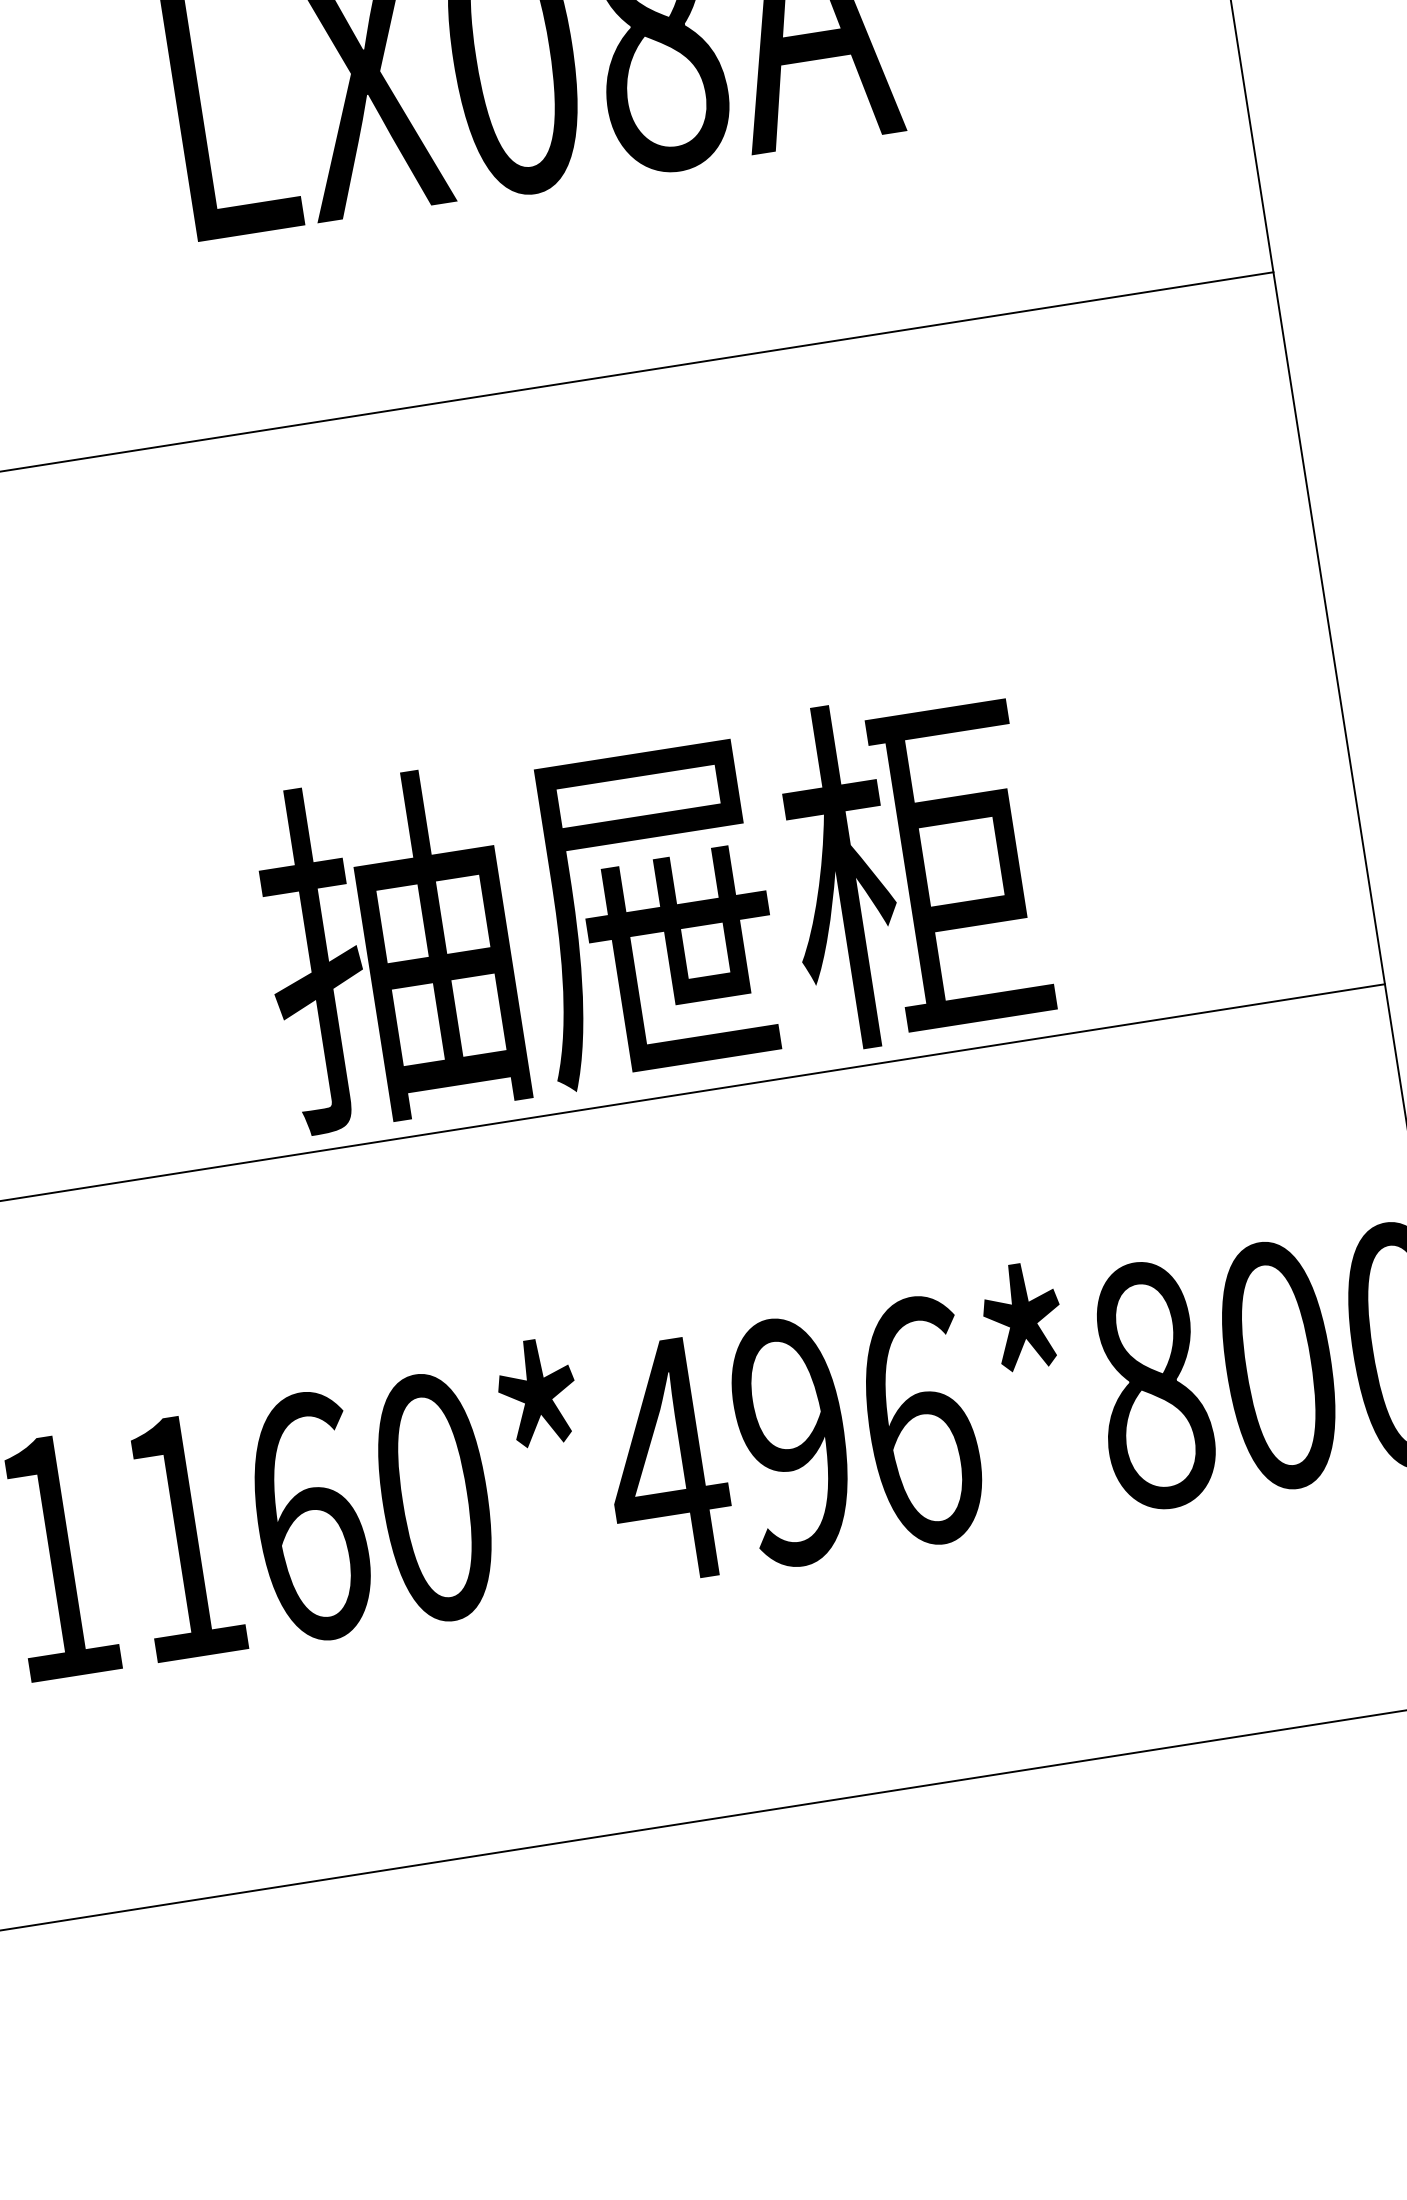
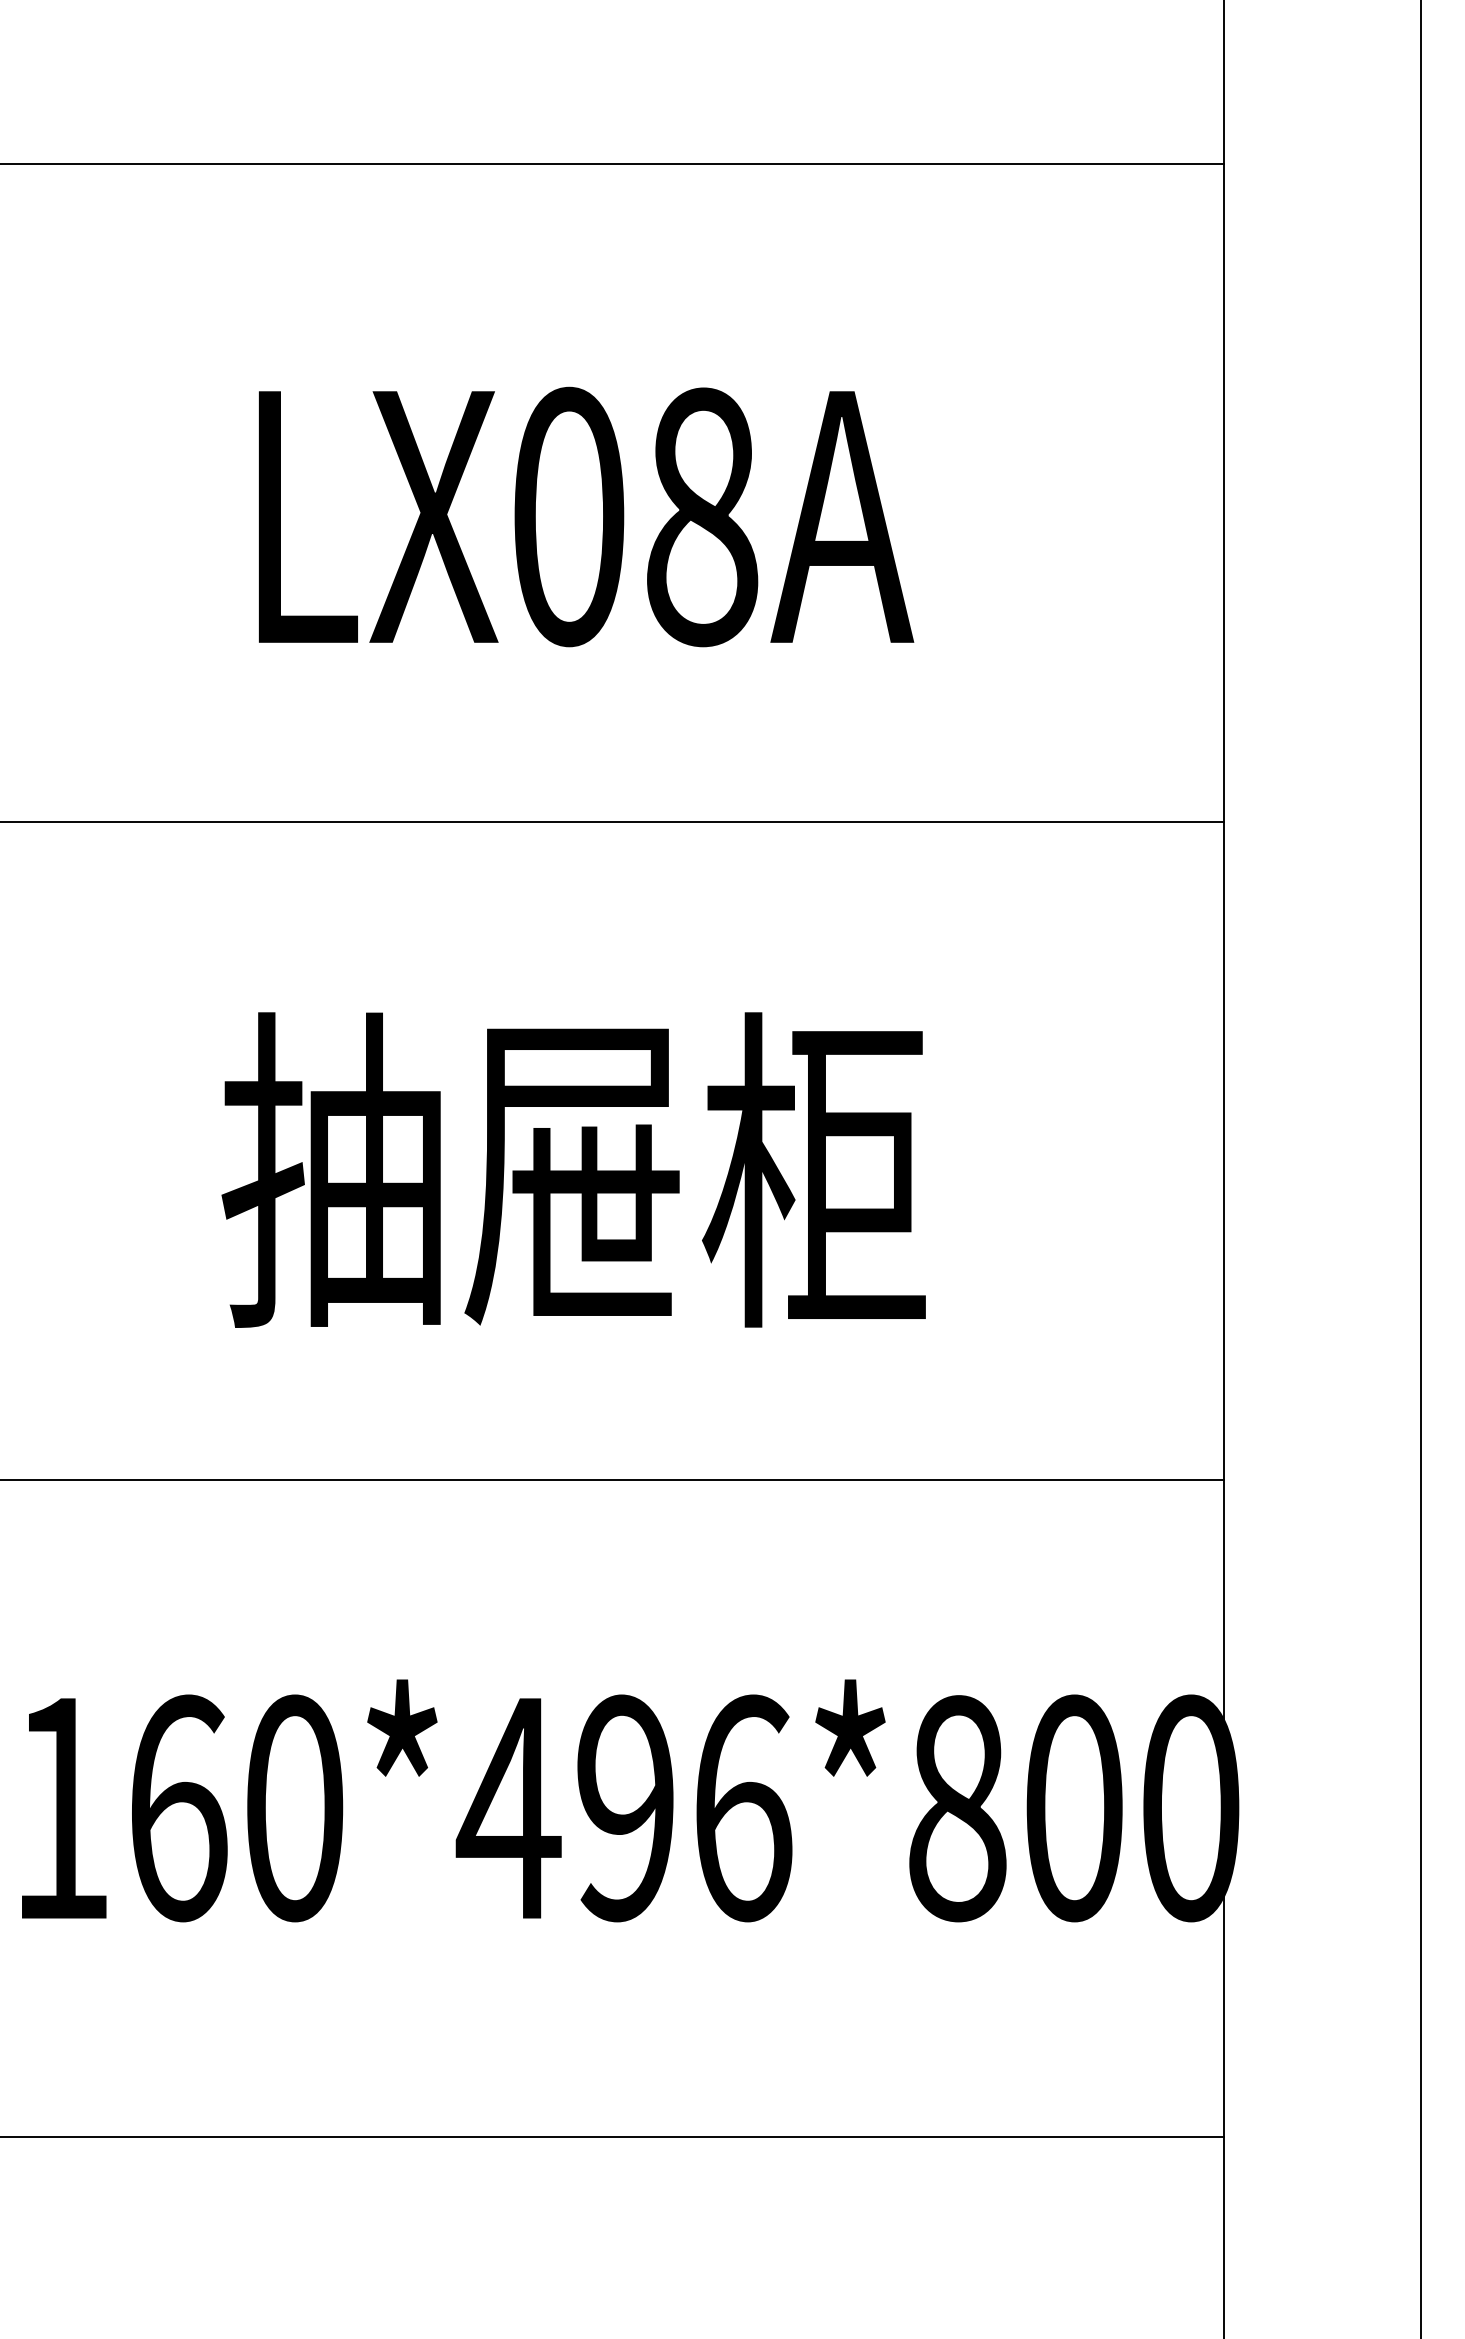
text: (651, 907) -> (573, 1169), moved

